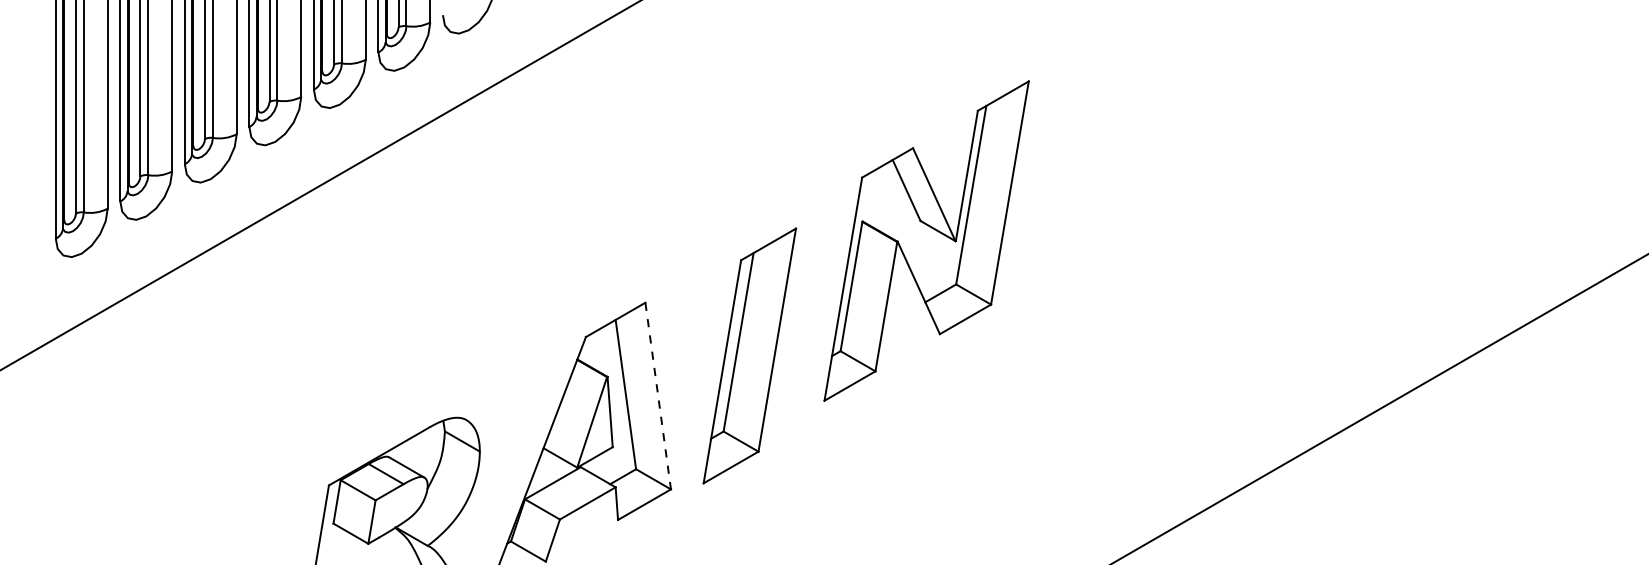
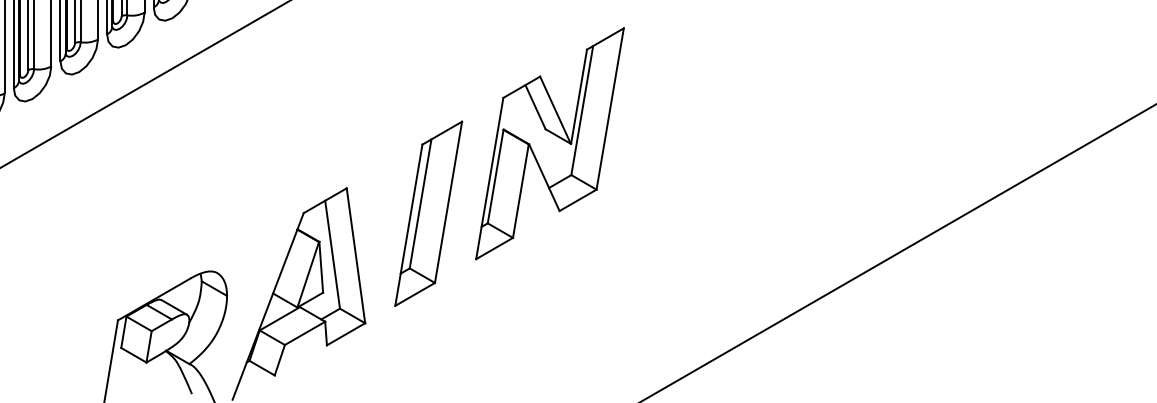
part: (749, 355) -> (428, 213), moved
line: (658, 396) -> (356, 256), dashed -> solid

